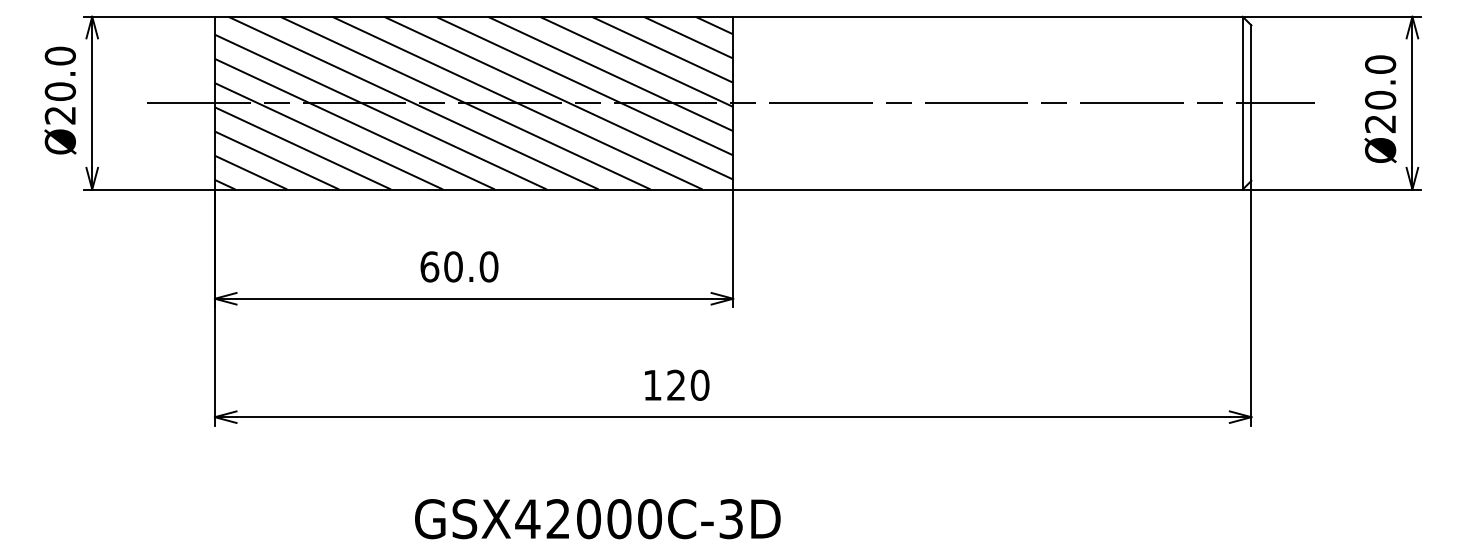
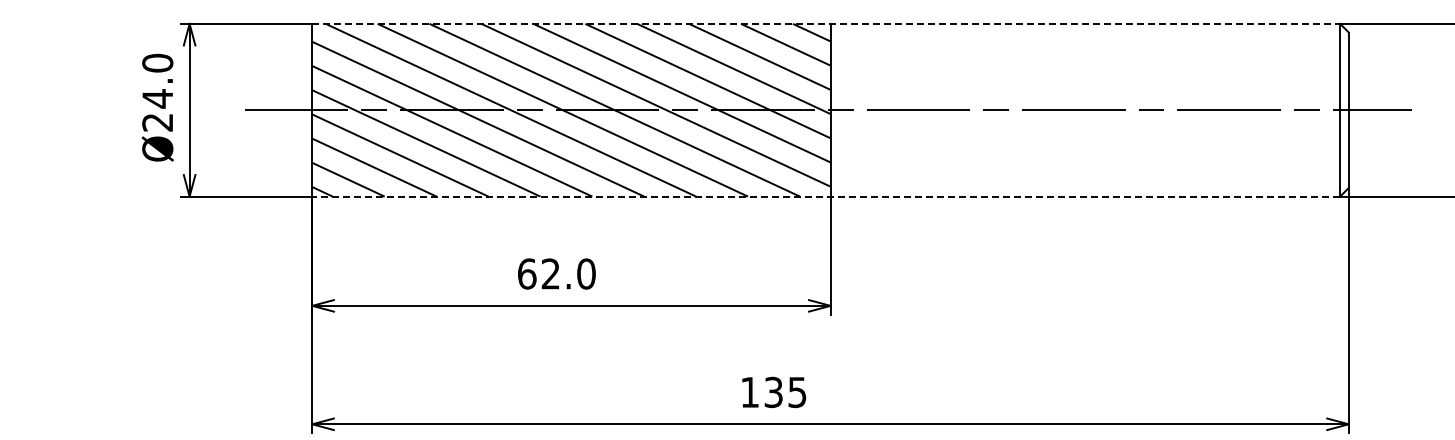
line: (728, 16) -> (825, 23), solid -> dashed
text: (59, 91) -> (156, 98), Ø20.0 -> Ø24.0
line: (728, 189) -> (825, 196), solid -> dashed
text: (453, 266) -> (550, 273), 60.0 -> 62.0
text: (688, 384) -> (785, 391), 120 -> 135

